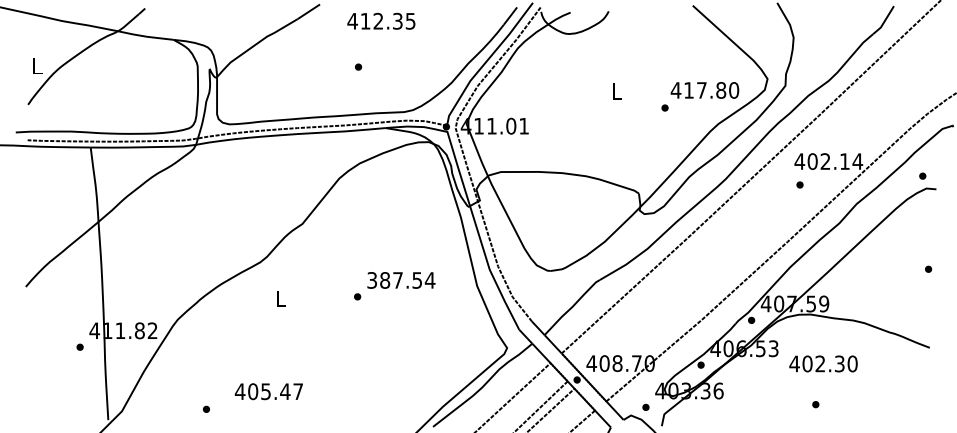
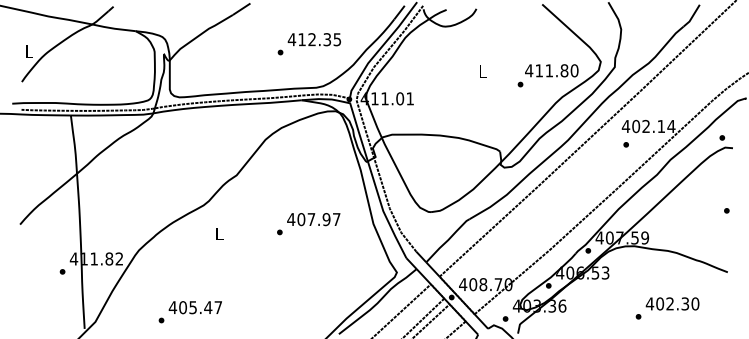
text: (380, 21) -> (313, 39), moved
text: (700, 90) -> (548, 70), 417.80 -> 411.80
text: (400, 280) -> (313, 219), 387.54 -> 407.97
text: (823, 363) -> (672, 303), moved
text: (267, 391) -> (194, 307), moved

